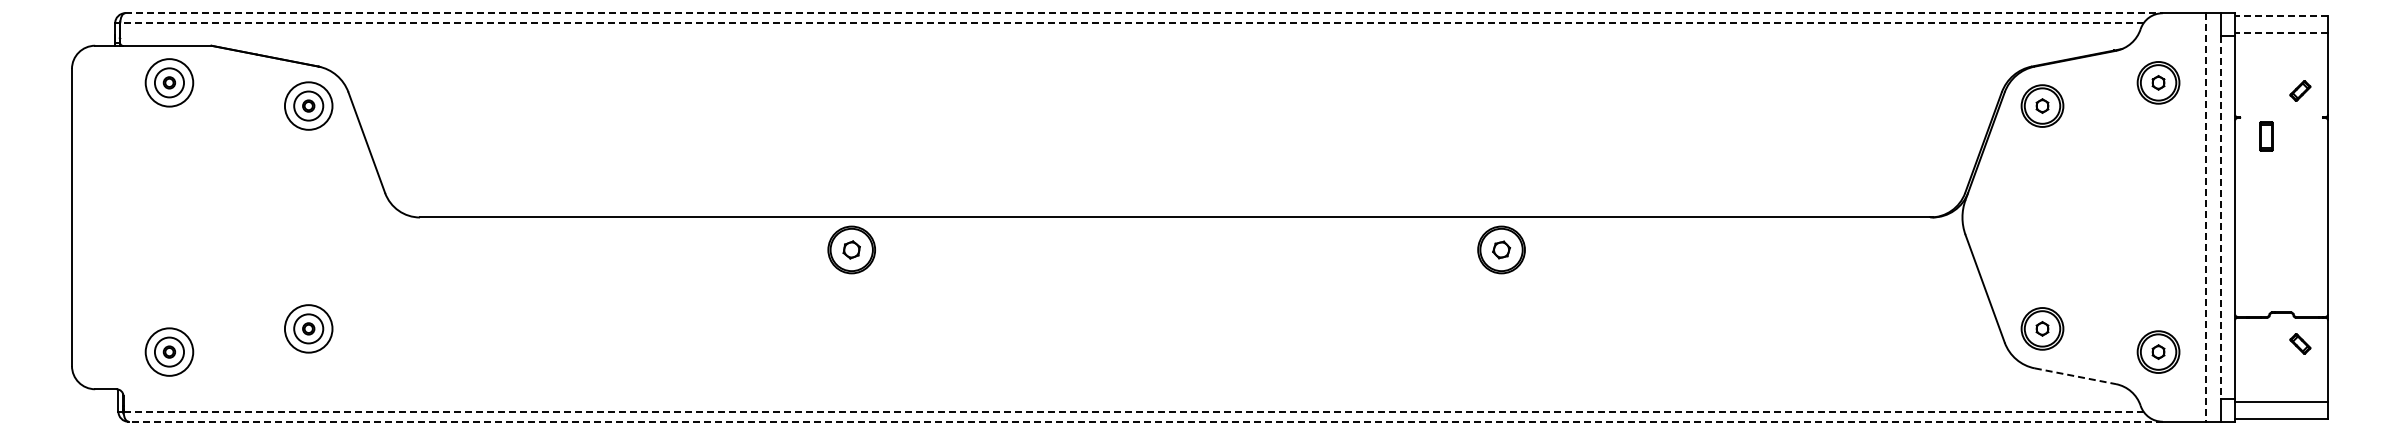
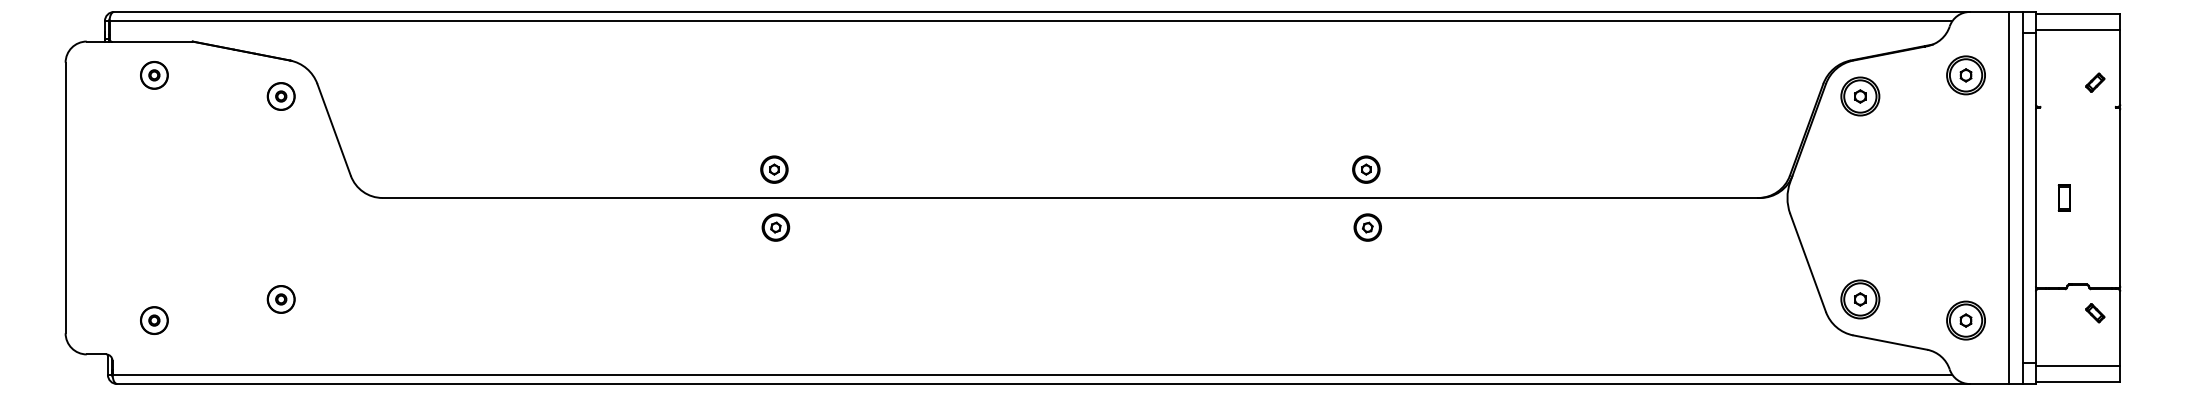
line: (1143, 13) -> (1041, 12), dashed -> solid
line: (2281, 15) -> (2078, 14), dashed -> solid
line: (1131, 23) -> (1030, 21), dashed -> solid
line: (2281, 33) -> (2078, 30), dashed -> solid
circle: (169, 82) -> (154, 75), size x0.62
circle: (308, 105) -> (281, 95), size x0.62
part: (2266, 136) -> (2064, 198), moved
part: (849, 185) -> (773, 168), added
part: (1499, 185) -> (1365, 168), added
line: (2206, 217) -> (2009, 198), dashed -> solid
line: (2221, 217) -> (2023, 198), dashed -> solid
part: (851, 249) -> (775, 227), size x0.62
part: (1501, 249) -> (1367, 227), size x0.62
circle: (308, 328) -> (281, 299), size x0.62
circle: (169, 351) -> (154, 320), size x0.62
line: (2075, 376) -> (1890, 342), dashed -> solid
line: (1133, 411) -> (1032, 374), dashed -> solid
line: (1145, 421) -> (1043, 383), dashed -> solid

